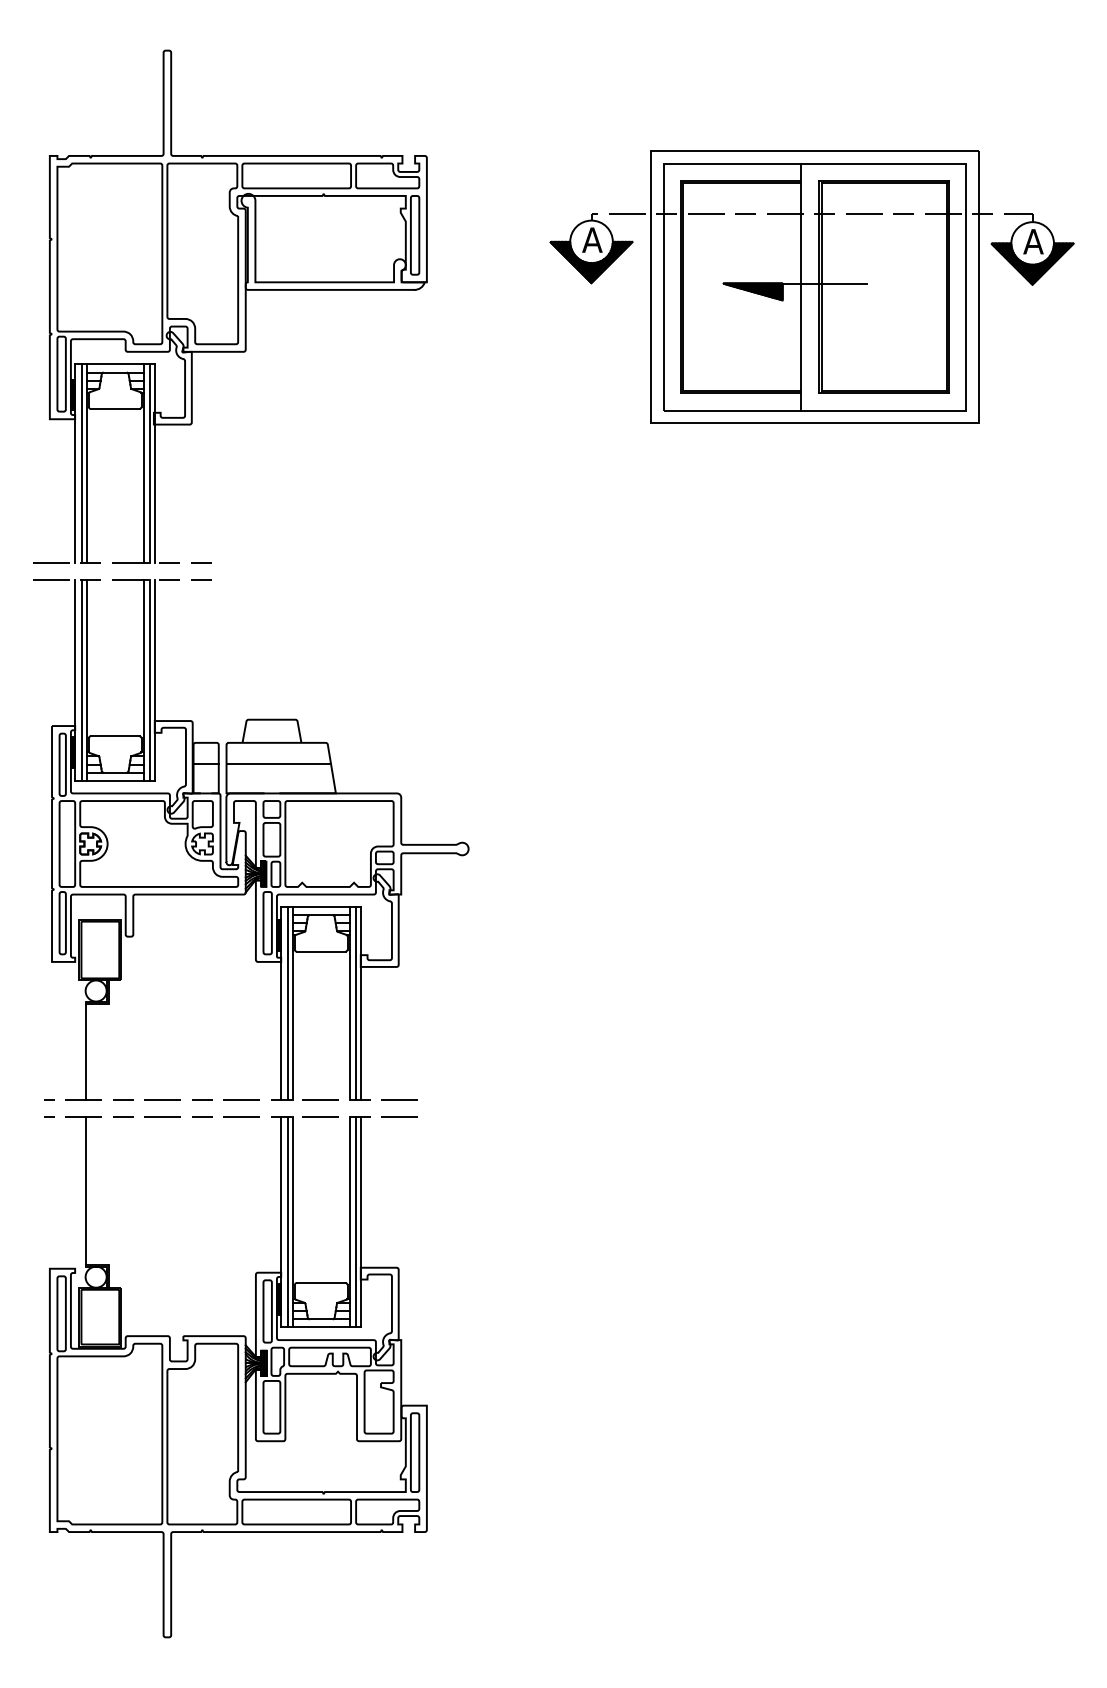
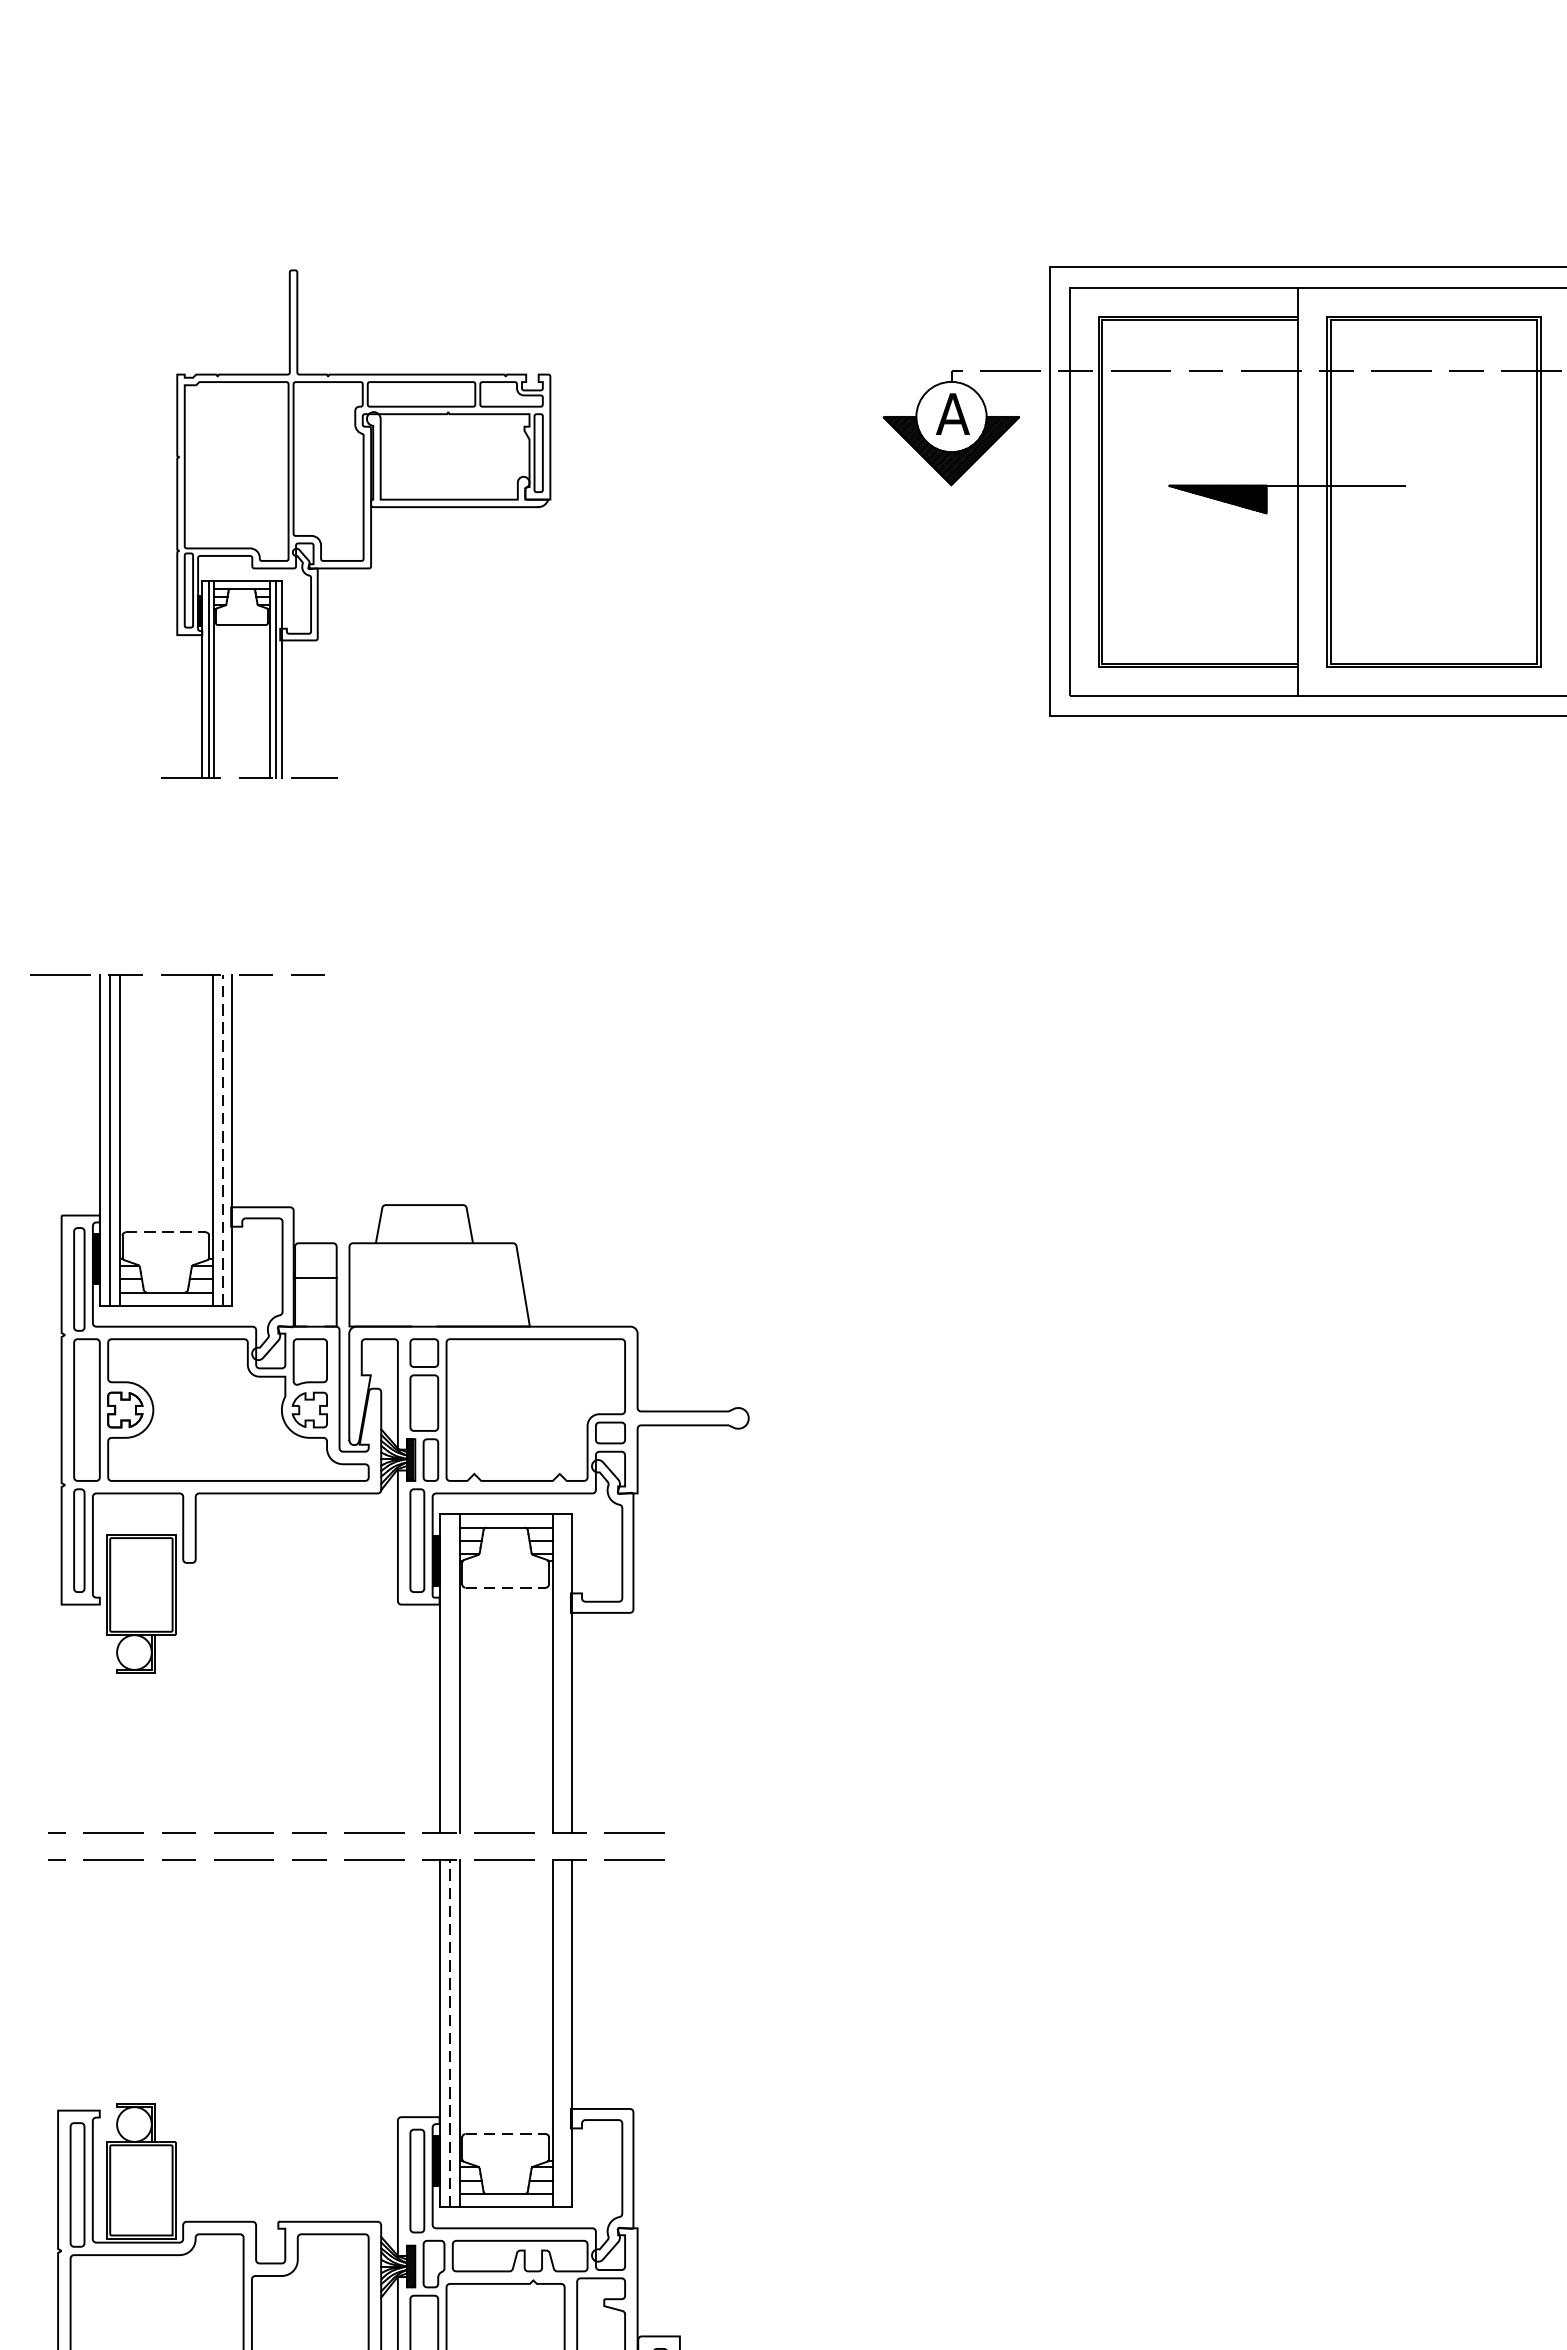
part: (230, 306) -> (356, 523), size x0.6
line: (149, 679) -> (222, 1138), solid -> dashed
line: (115, 736) -> (166, 1232), solid -> dashed
line: (278, 763) -> (435, 1277), removed
line: (321, 951) -> (506, 1587), solid -> dashed
line: (287, 1003) -> (450, 1673), removed
line: (355, 1003) -> (562, 1673), removed
line: (85, 1051) -> (116, 1752), removed
line: (85, 1190) -> (116, 1981), removed
line: (287, 1221) -> (450, 2032), solid -> dashed
line: (355, 1221) -> (562, 2032), removed
line: (321, 1282) -> (506, 2133), solid -> dashed

